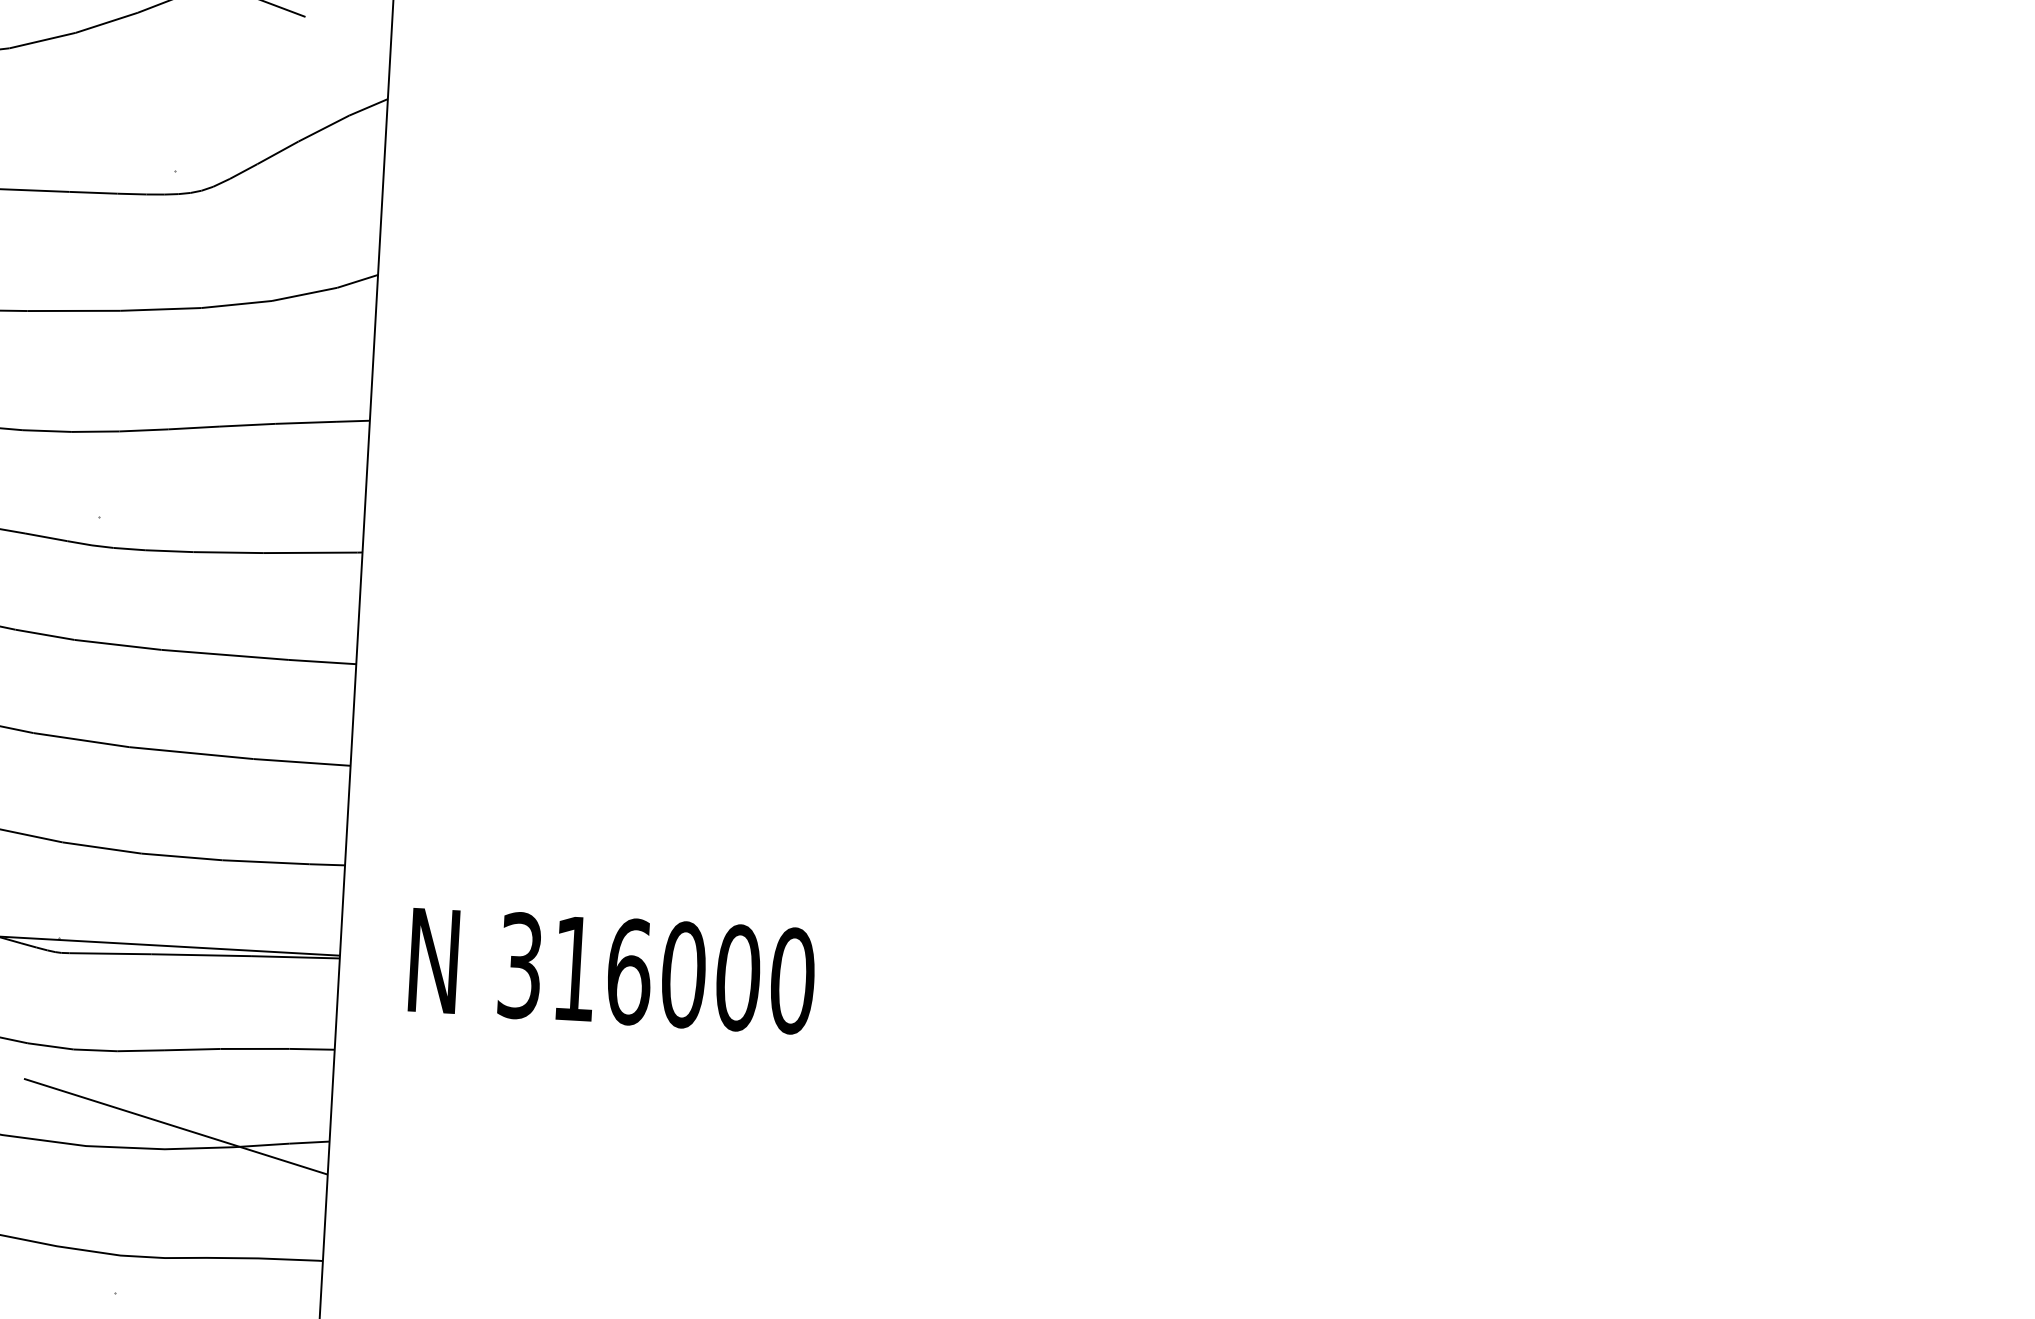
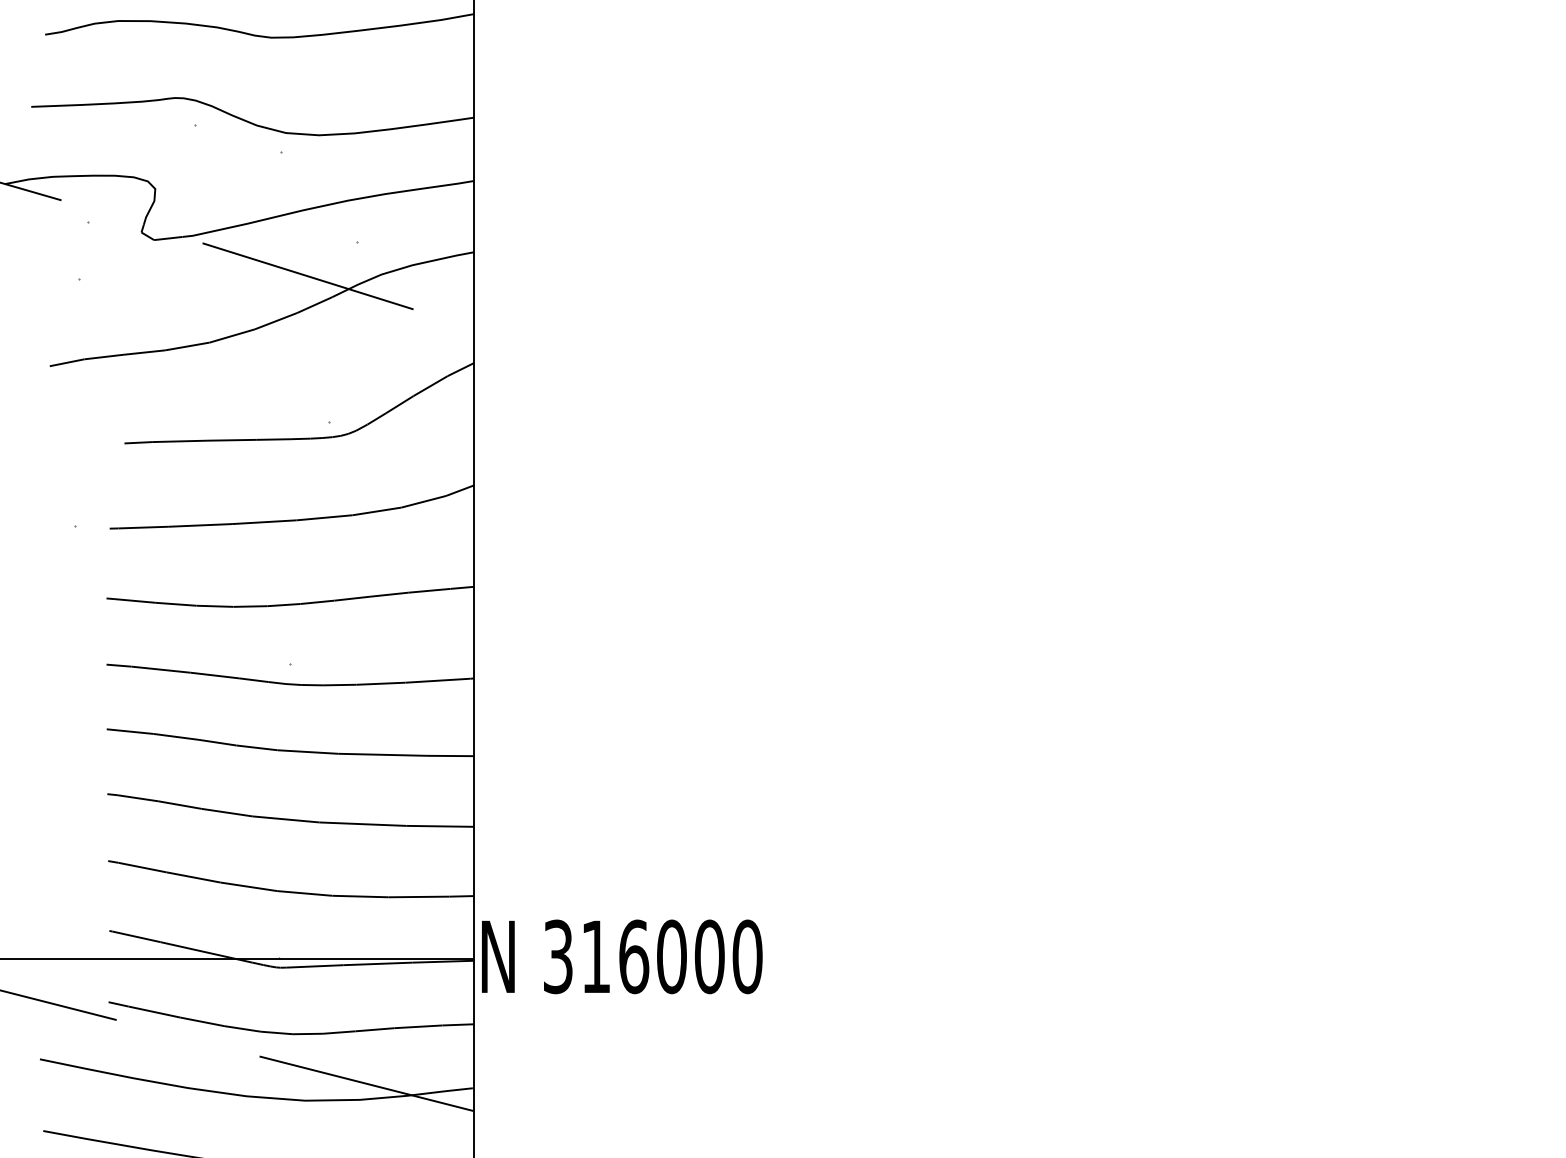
text: (612, 970) -> (622, 956), moved

